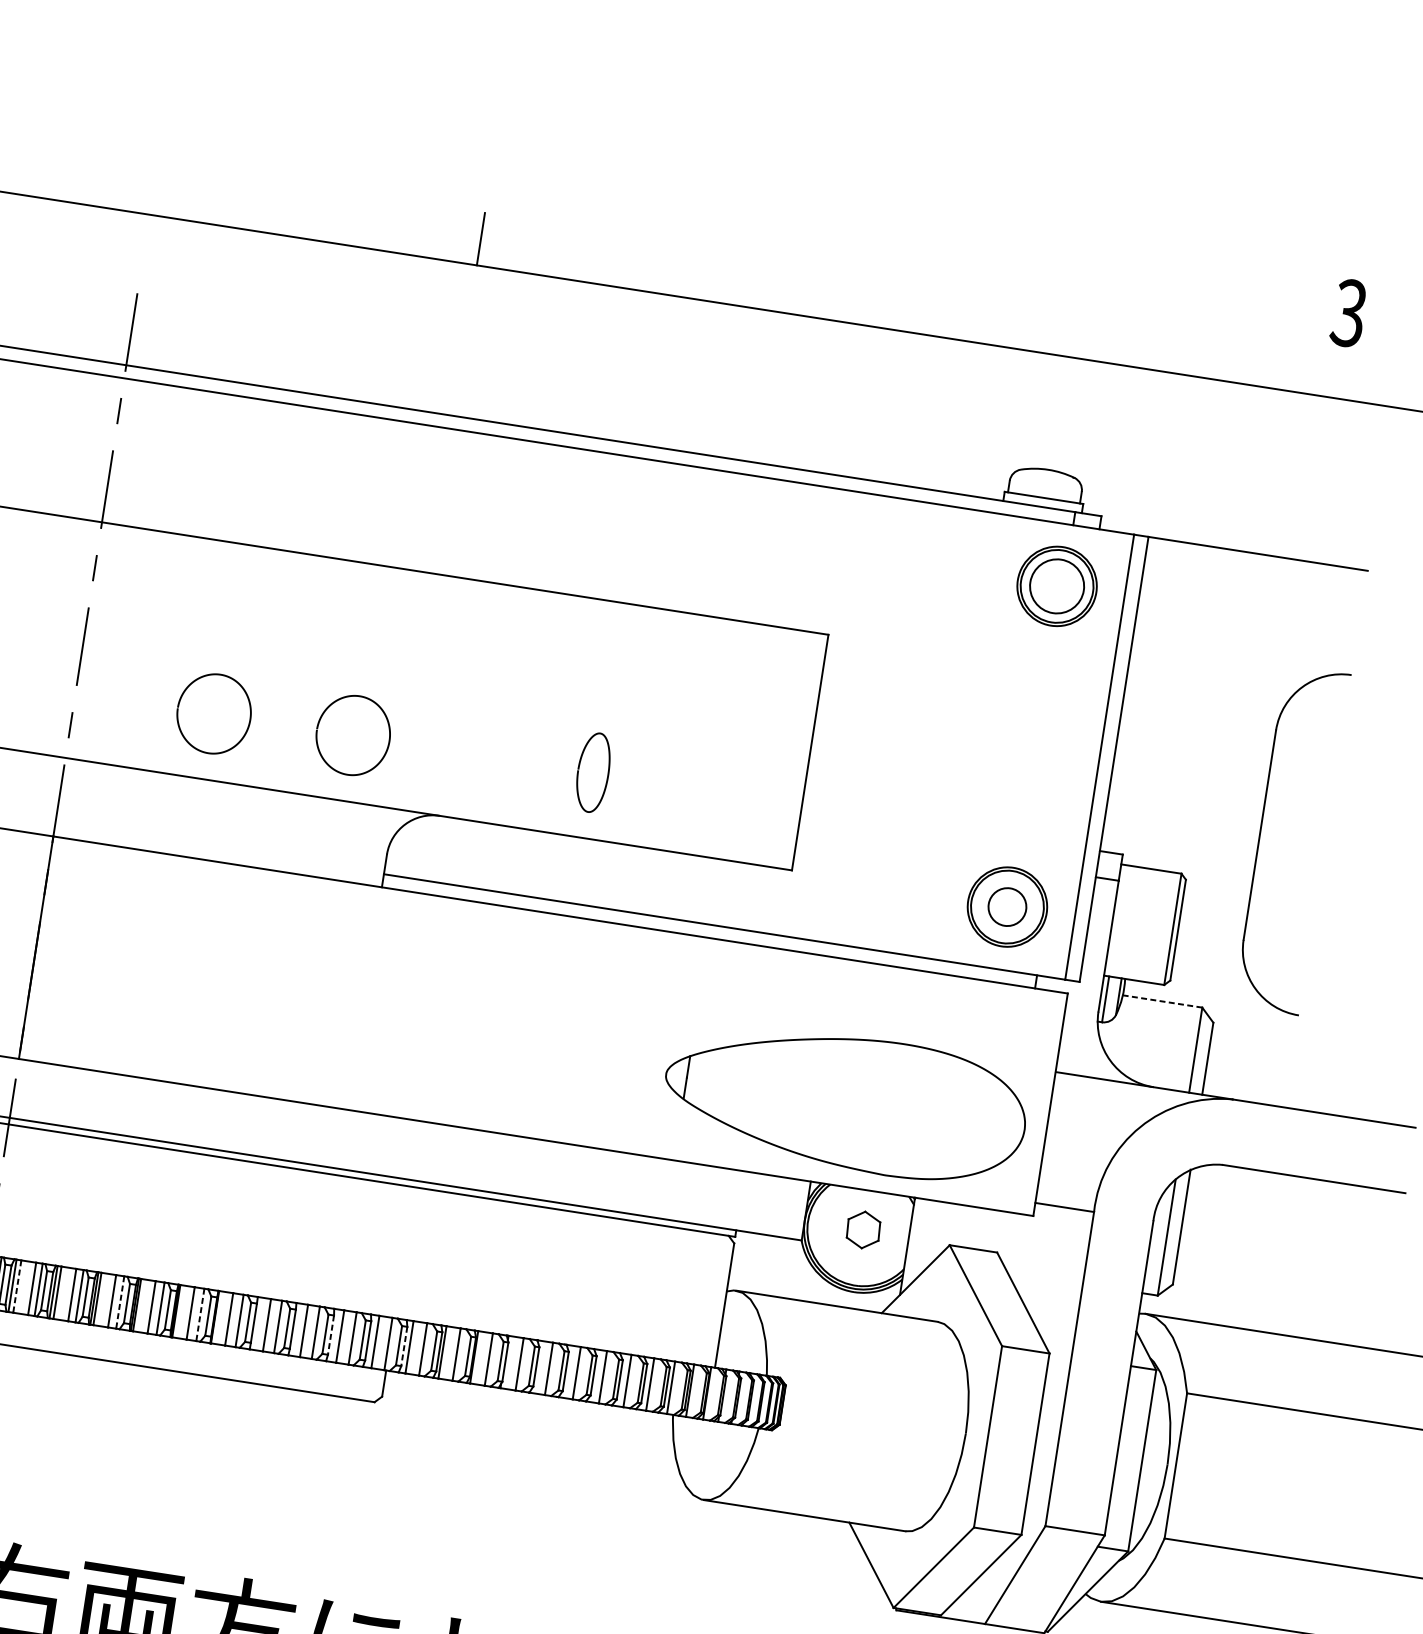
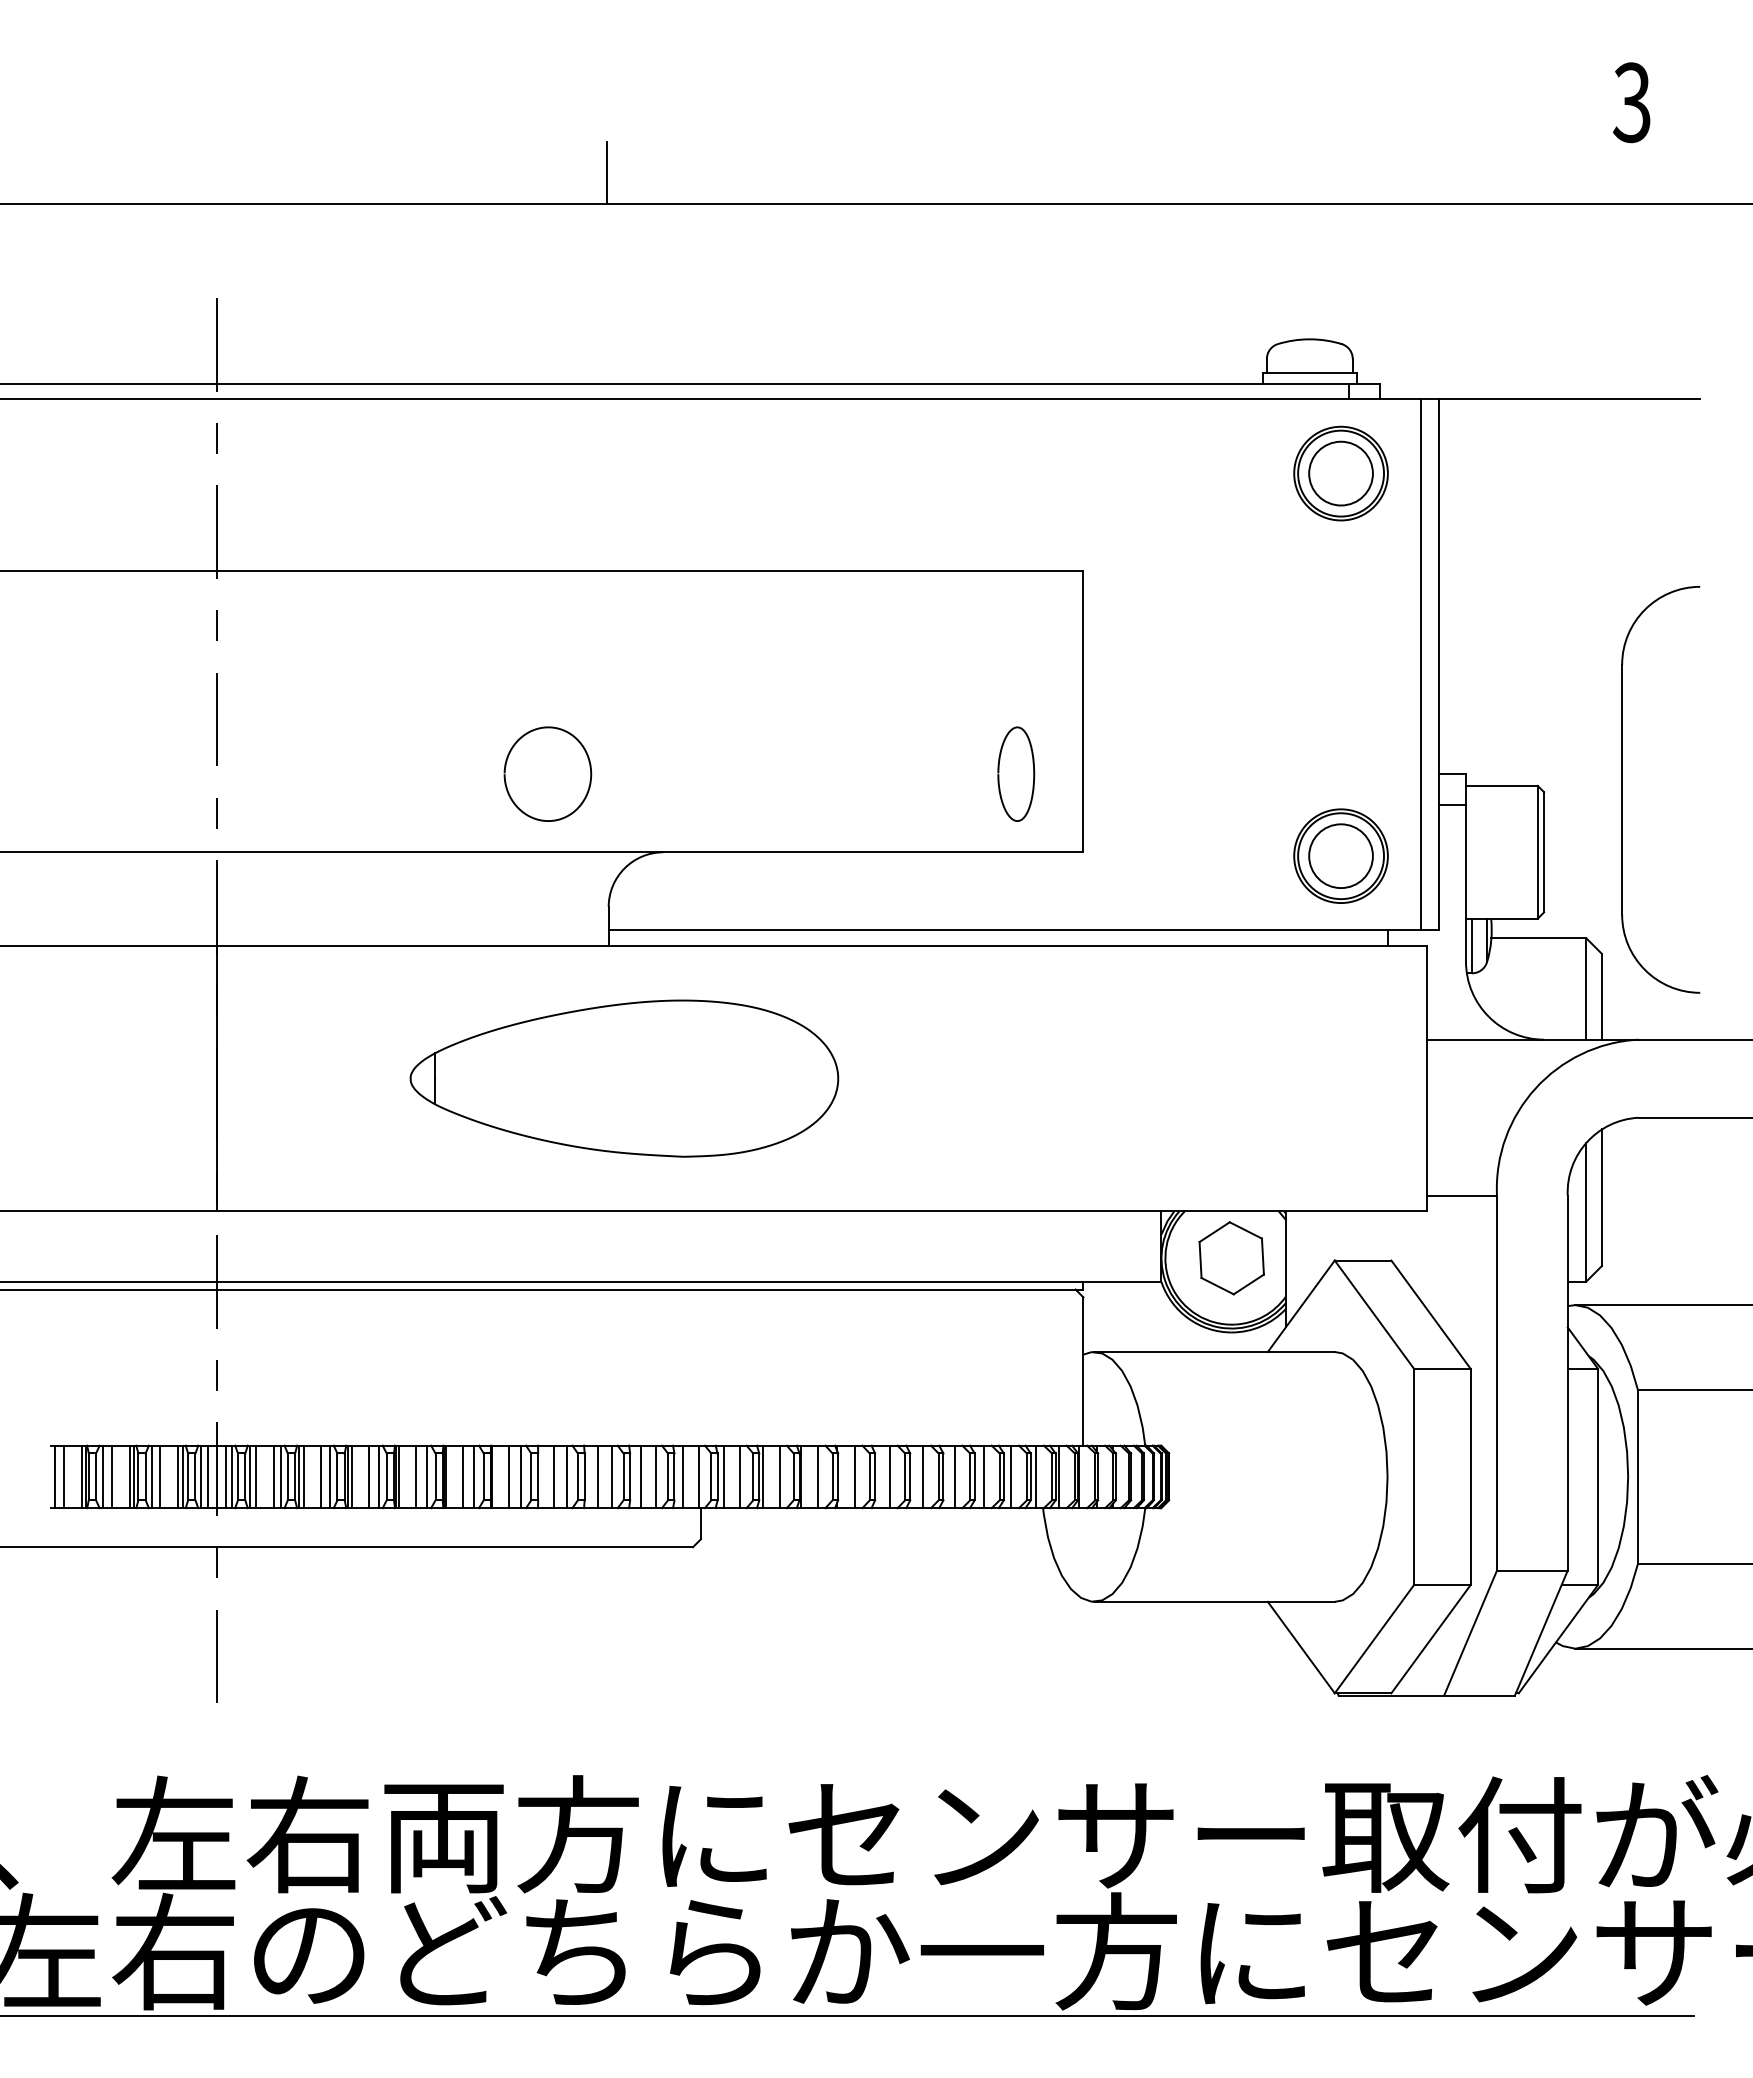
curve: (180, 702) -> (340, 766), removed
curve: (579, 769) -> (999, 773), moved
part: (1260, 834) -> (1622, 789), moved
circle: (1006, 907) -> (1340, 856), size x1.43
line: (1162, 1001) -> (1538, 938), dashed -> solid
part: (845, 1102) -> (624, 1078), moved
part: (863, 1230) -> (1231, 1258), size x1.67
line: (16, 1287) -> (255, 1477), dashed -> solid
line: (120, 1302) -> (378, 1477), dashed -> solid
line: (200, 1315) -> (474, 1477), dashed -> solid
line: (331, 1335) -> (630, 1477), dashed -> solid
line: (404, 1346) -> (717, 1477), dashed -> solid

